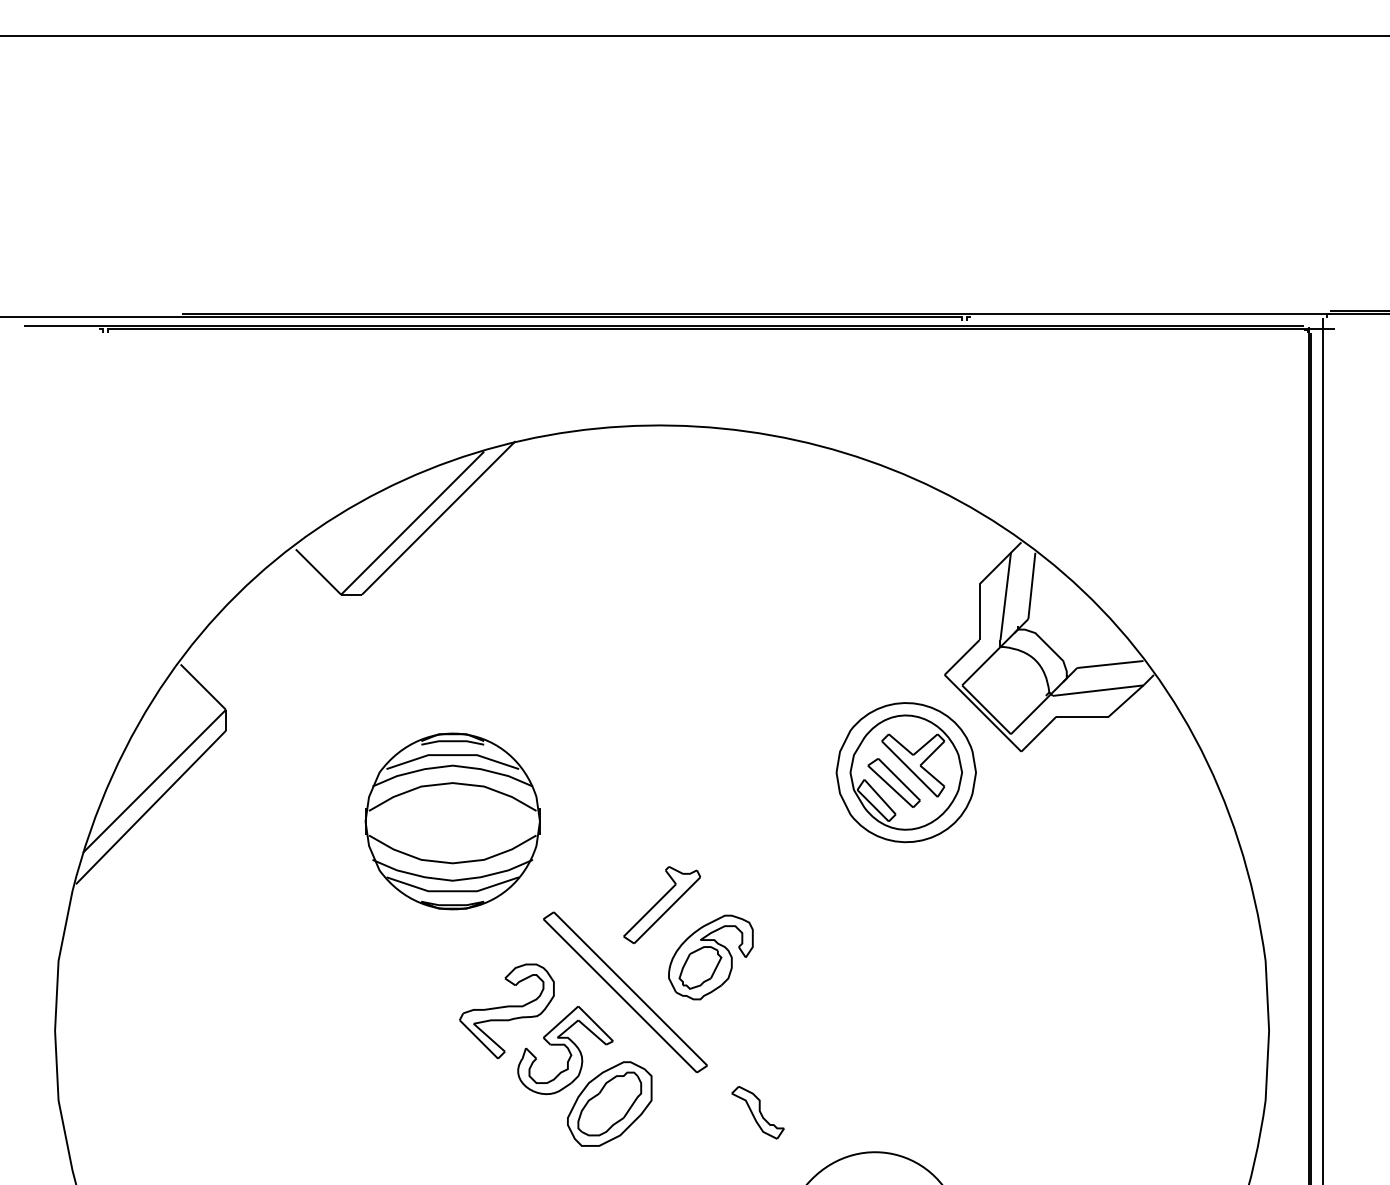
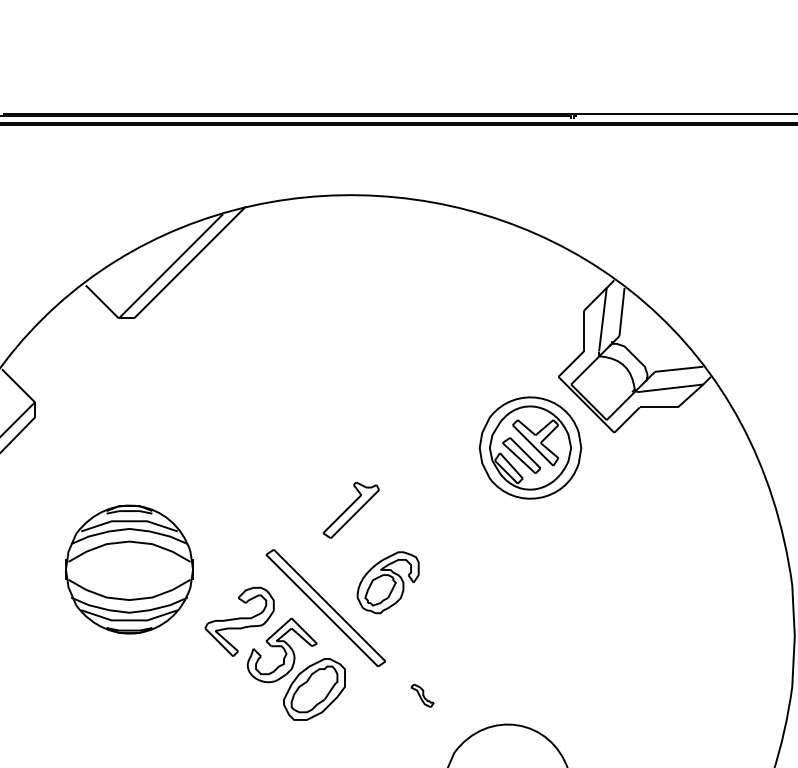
part: (452, 821) -> (129, 569), moved
part: (662, 905) -> (351, 510), moved
part: (757, 1112) -> (422, 695), size x0.6

